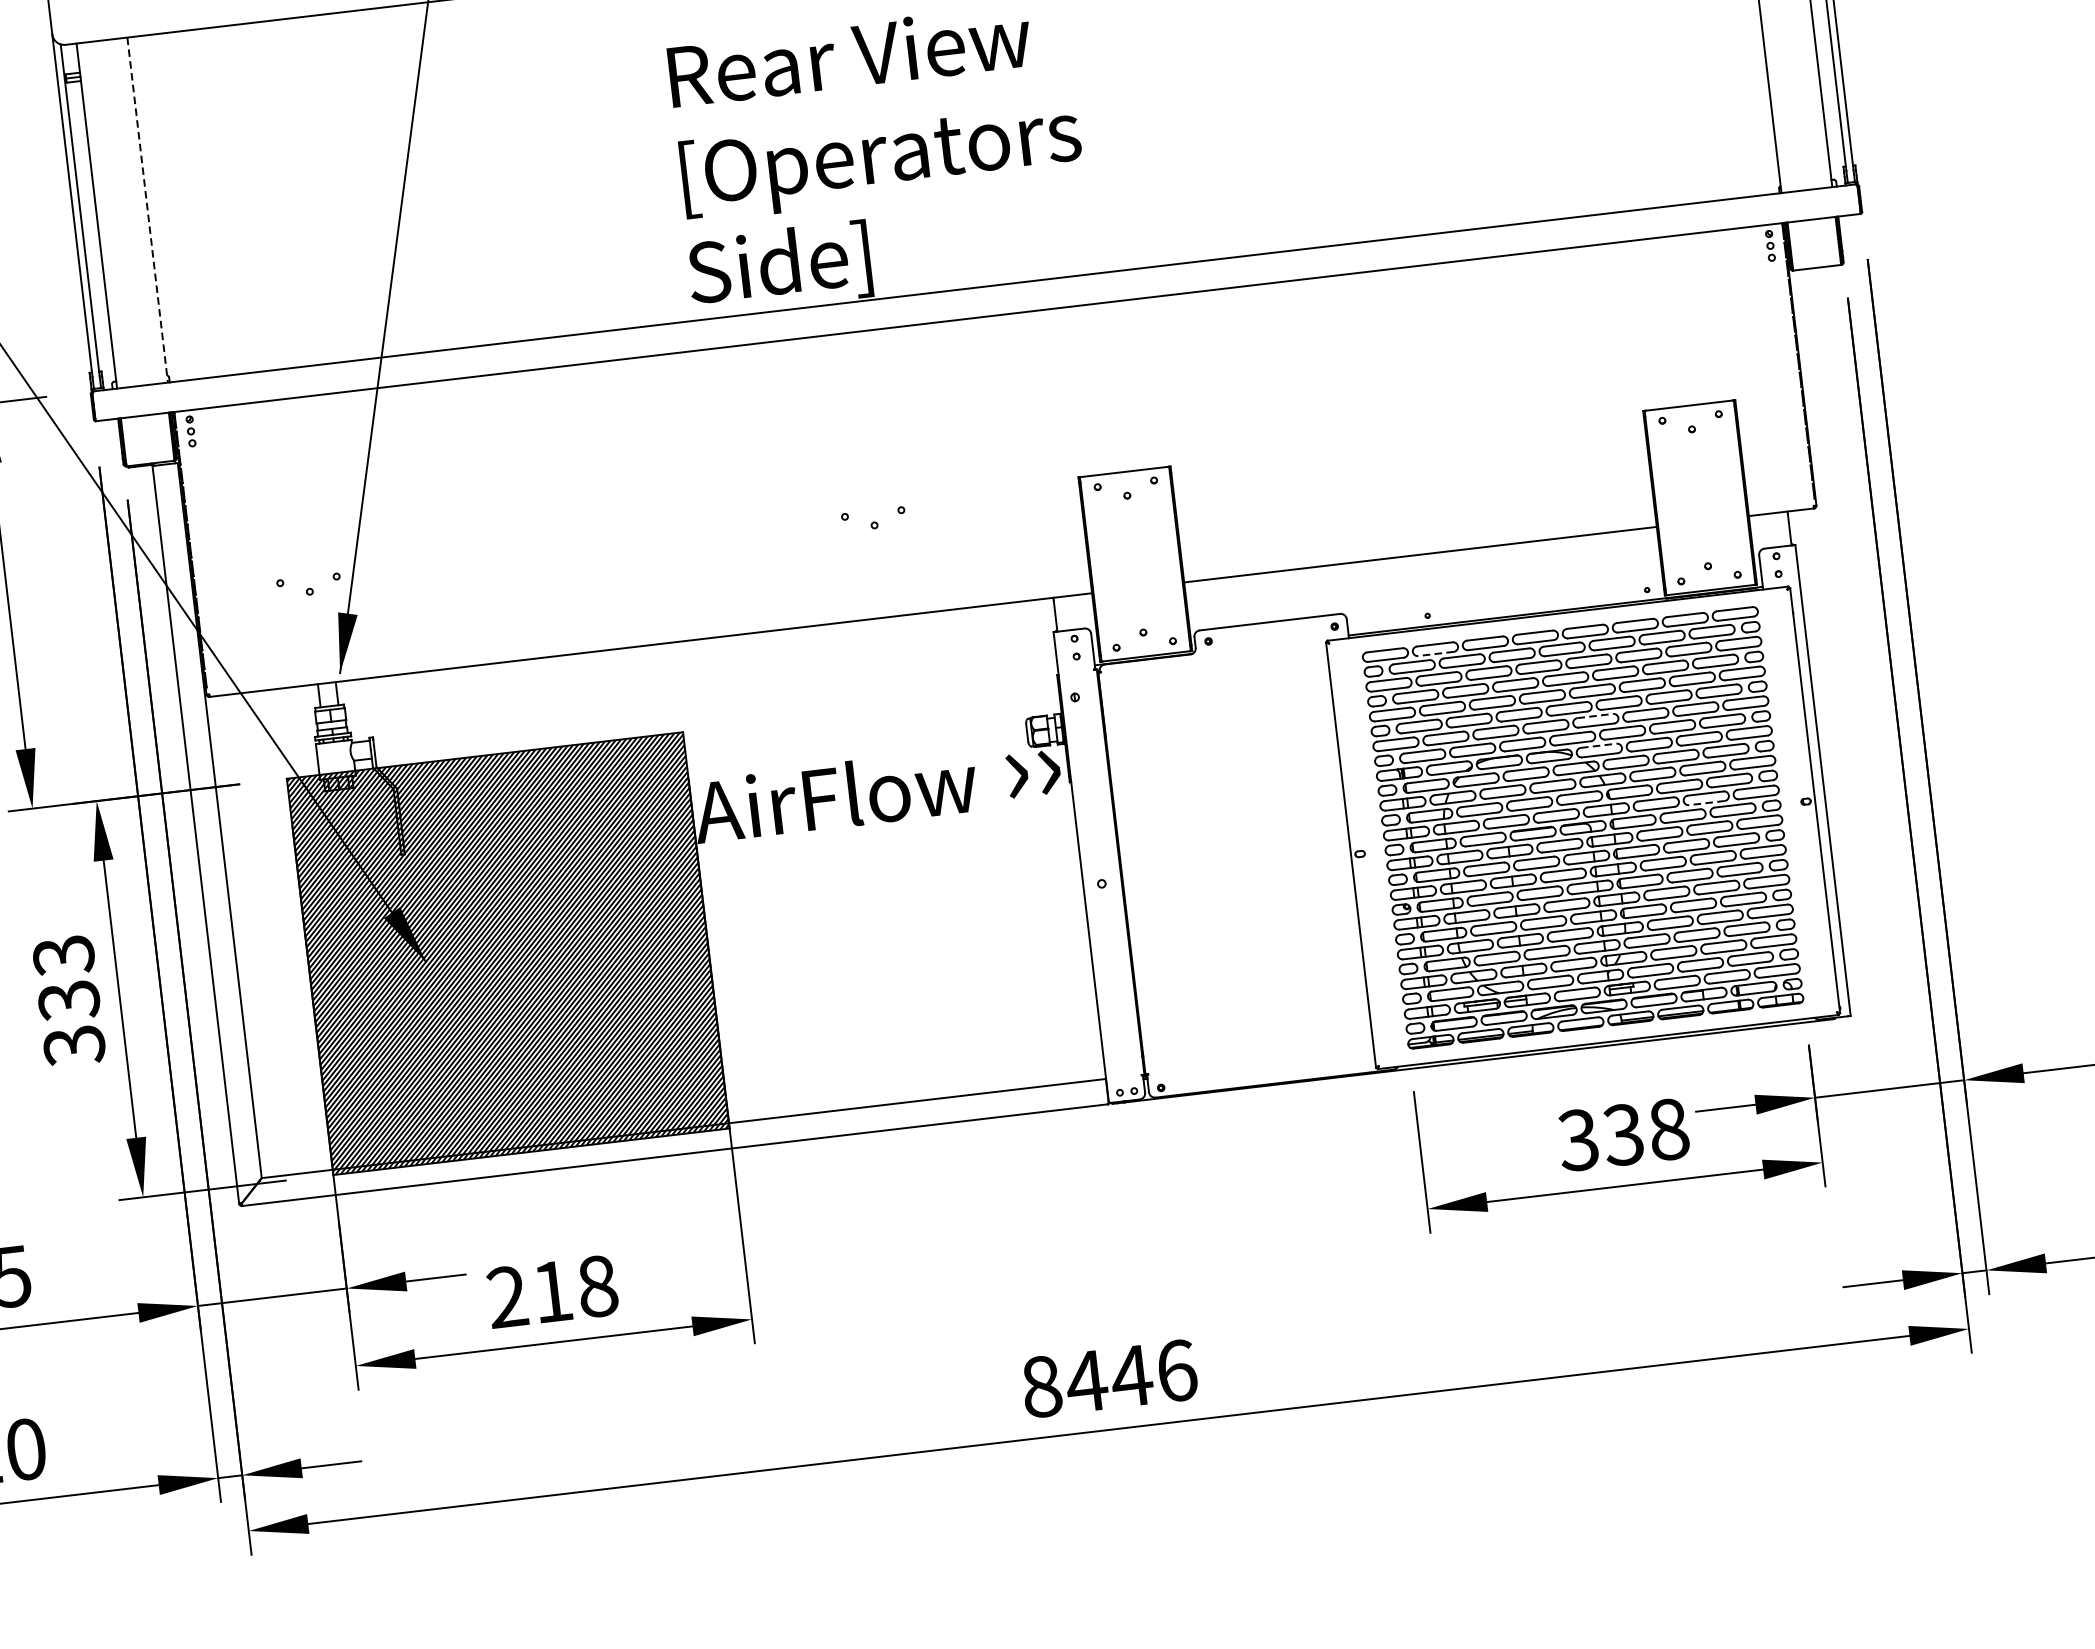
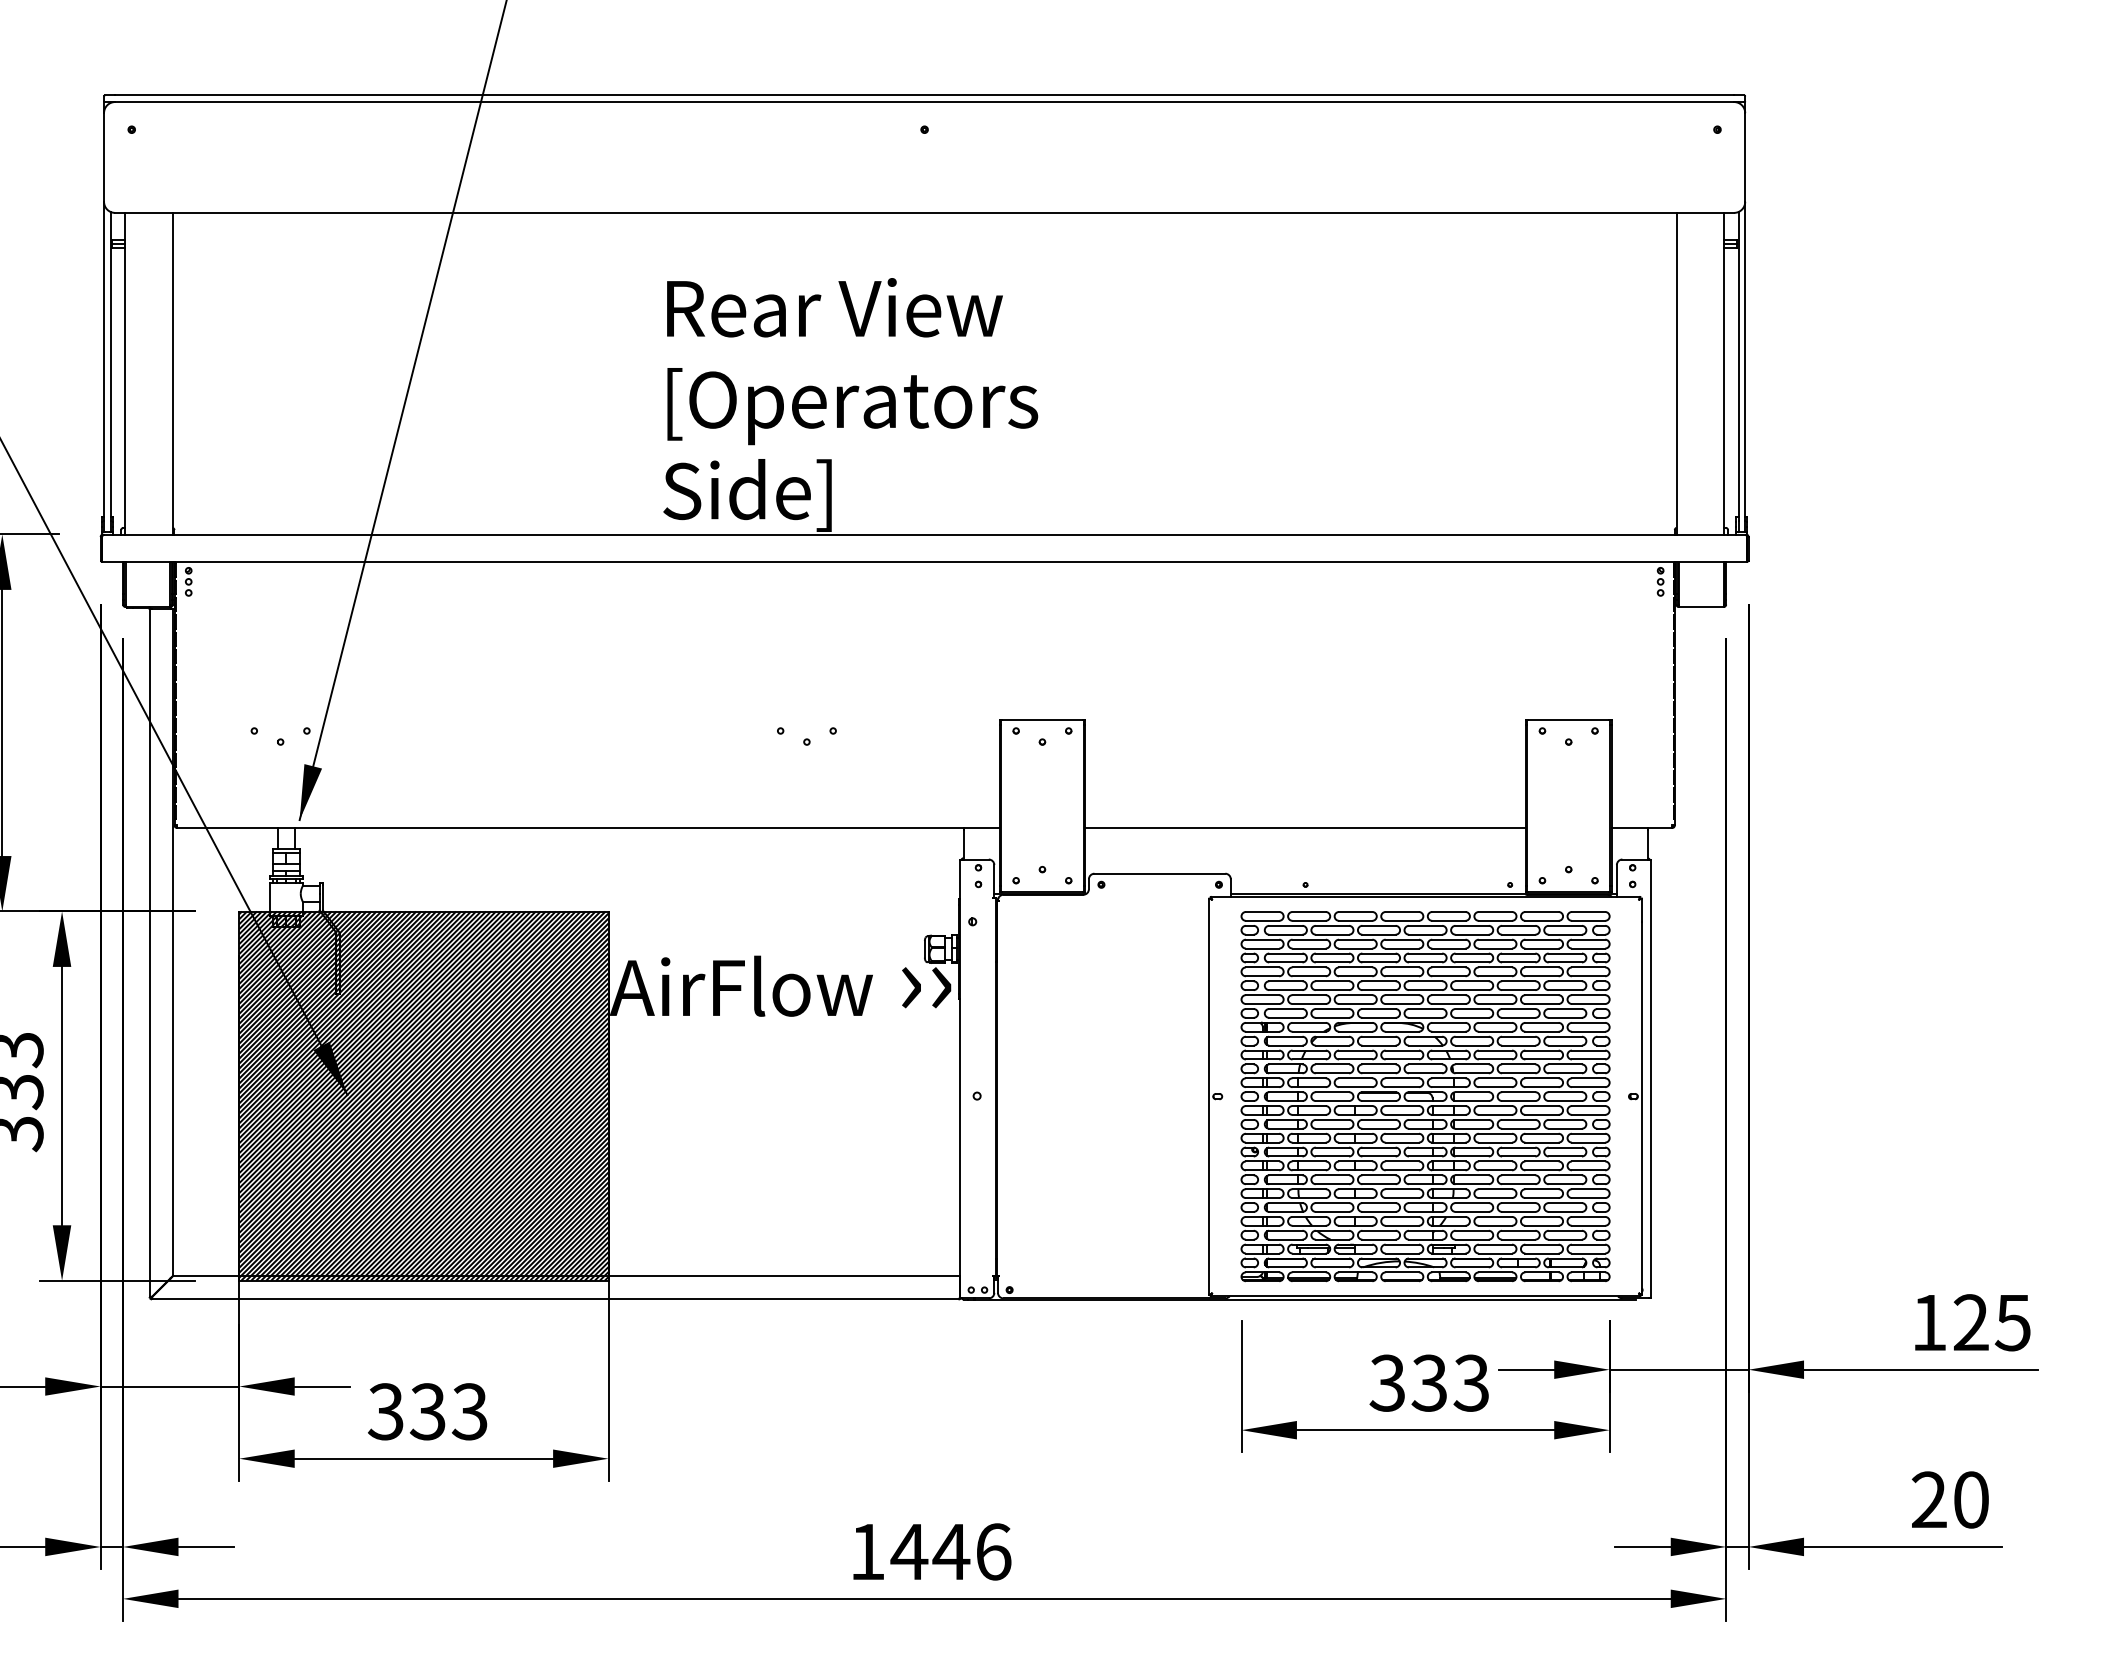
line: (147, 209) -> (172, 373), dashed -> solid
line: (1436, 653) -> (1309, 920), dashed -> solid
line: (1594, 716) -> (1448, 995), dashed -> solid
line: (1598, 745) -> (1448, 1022), dashed -> solid
line: (1707, 803) -> (1542, 1087), dashed -> solid
text: (1668, 1128) -> (1471, 1382), 338 -> 333
text: (551, 1291) -> (427, 1411), 218 -> 333
text: (1041, 1386) -> (867, 1551), 8446 -> 1446

